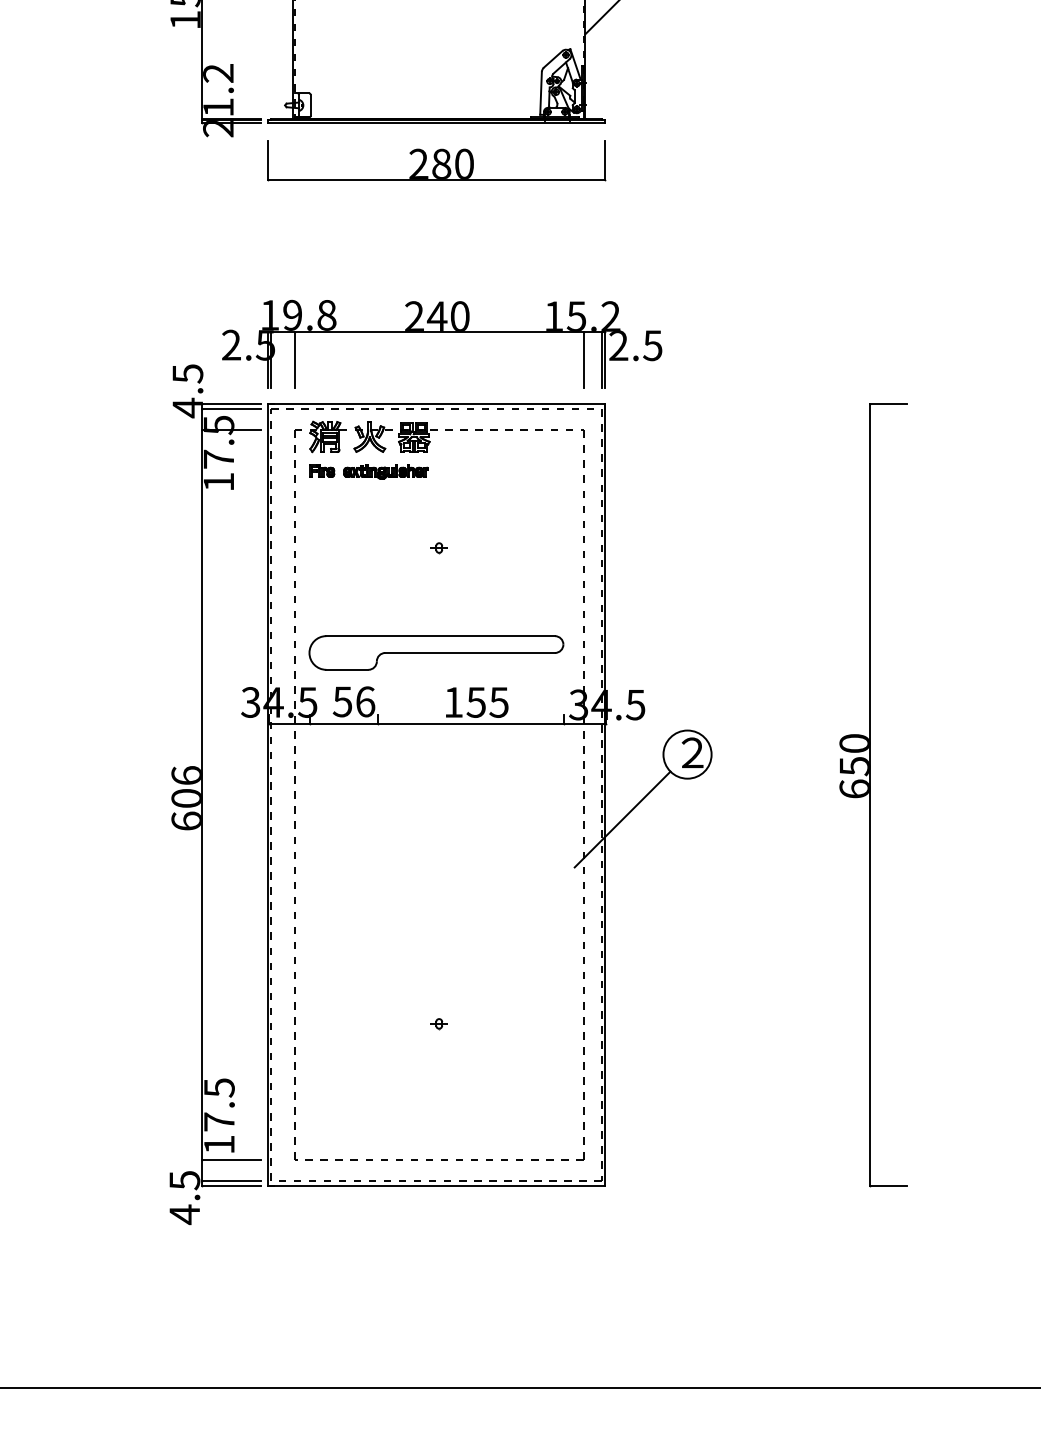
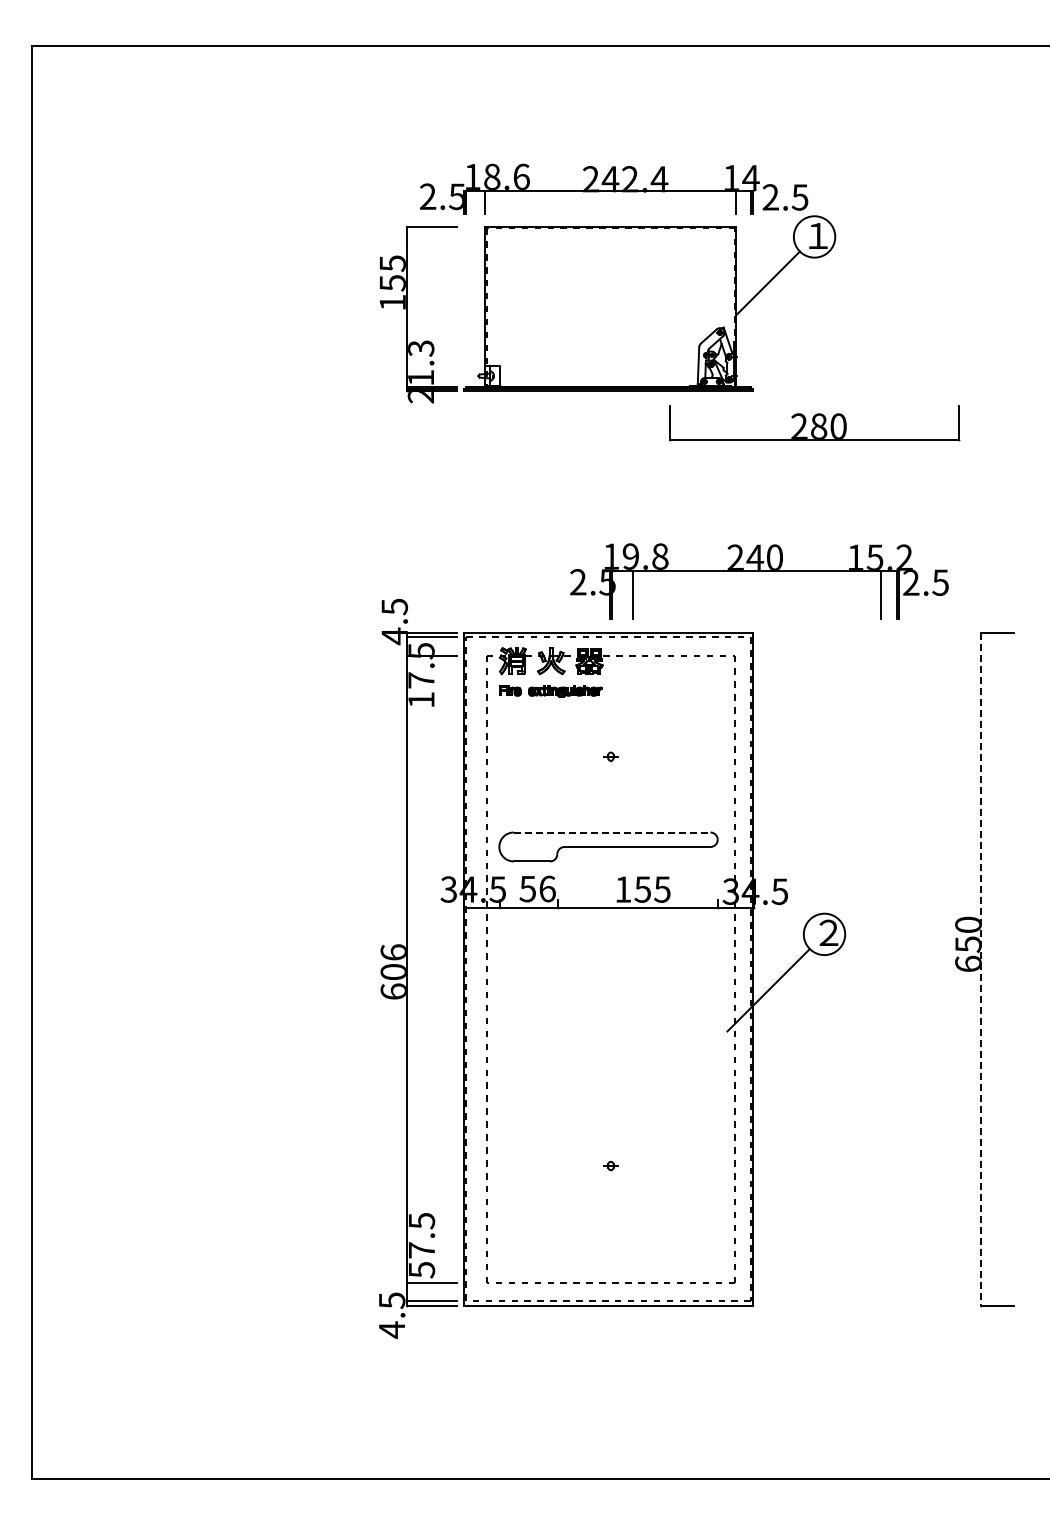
text: (218, 73) -> (421, 348), 1.2 -> 1.3
part: (436, 160) -> (814, 423), moved
part: (442, 332) -> (759, 571), moved
line: (441, 636) -> (612, 832), solid -> dashed
line: (870, 795) -> (981, 969), solid -> dashed
text: (220, 1145) -> (422, 1270), 17.5 -> 57.5

